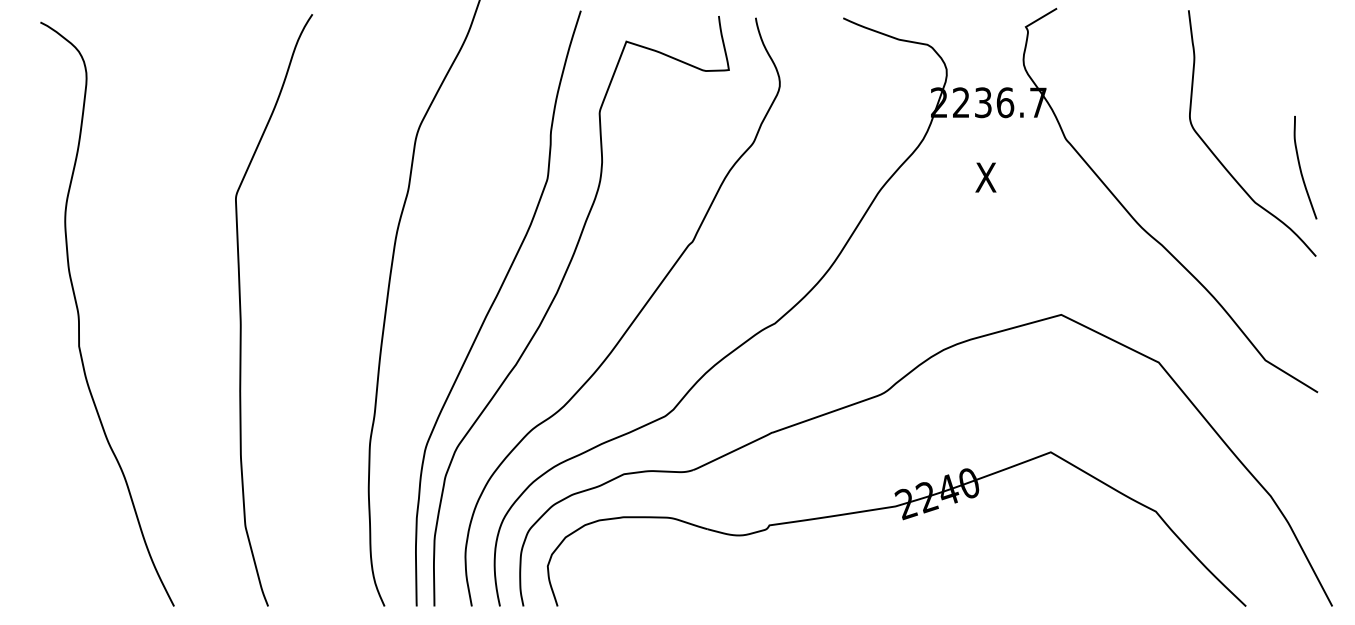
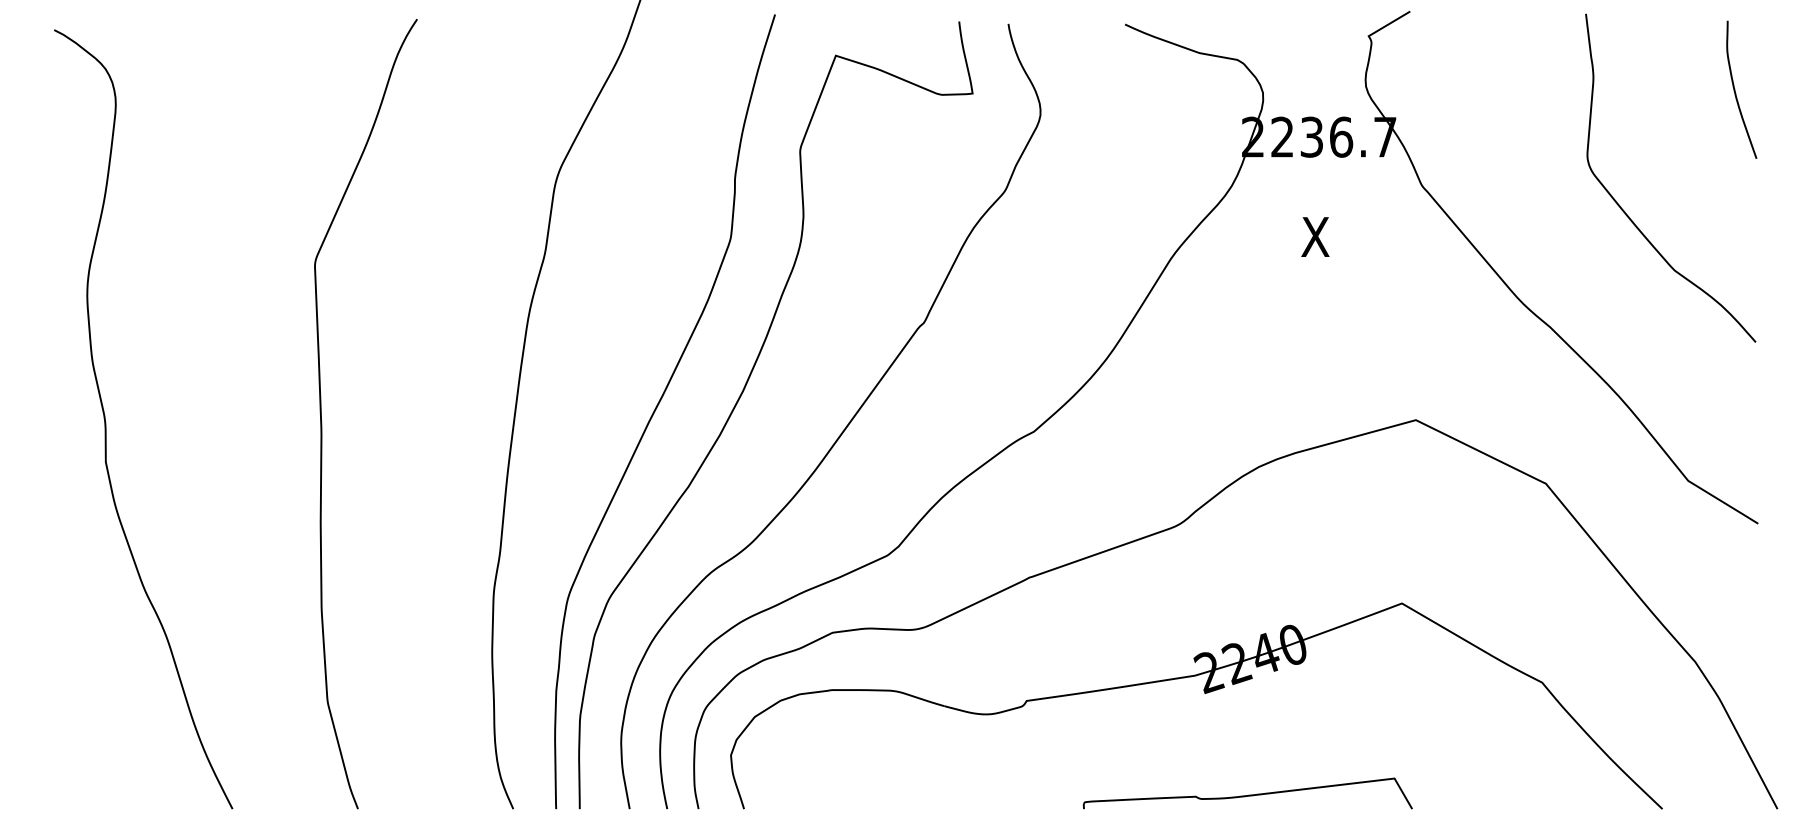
curve: (1300, 167) -> (1735, 89), moved
part: (935, 594) -> (1247, 793), added

